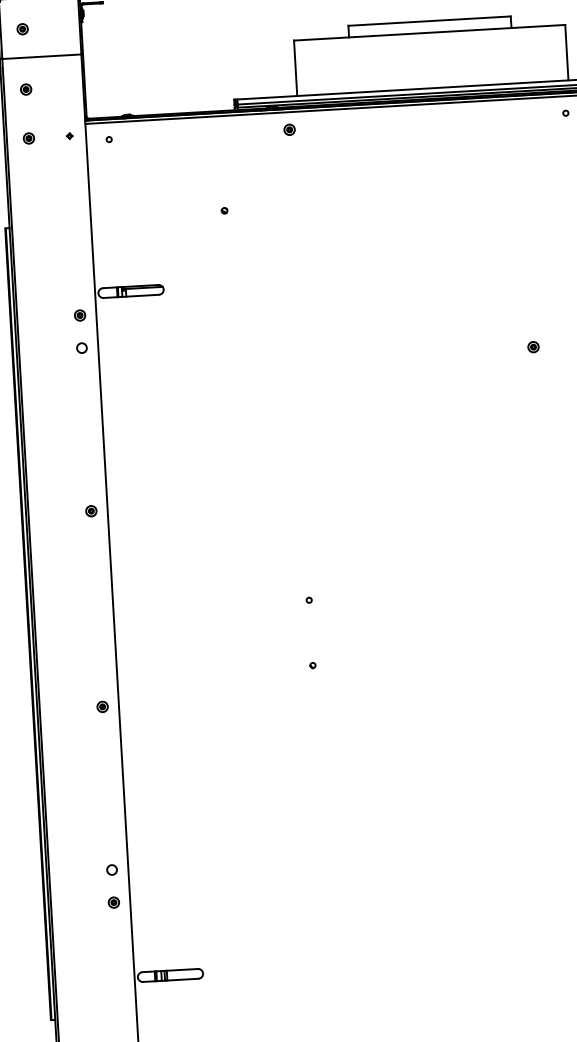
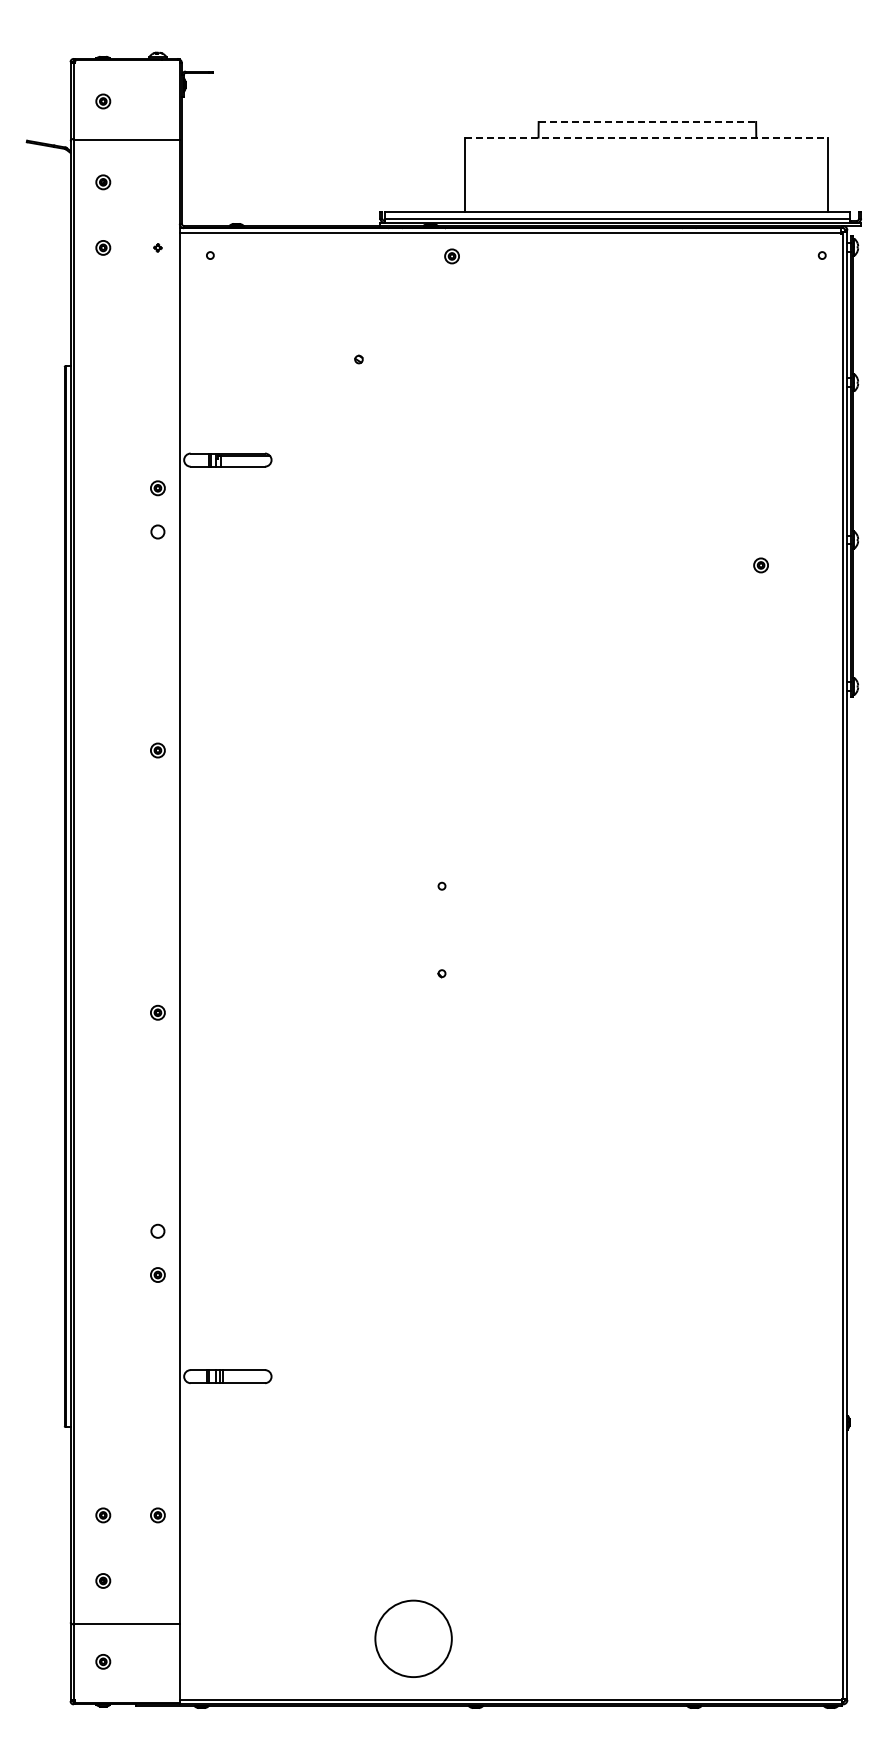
line: (429, 21) -> (647, 122), solid -> dashed
line: (429, 32) -> (646, 137), solid -> dashed

